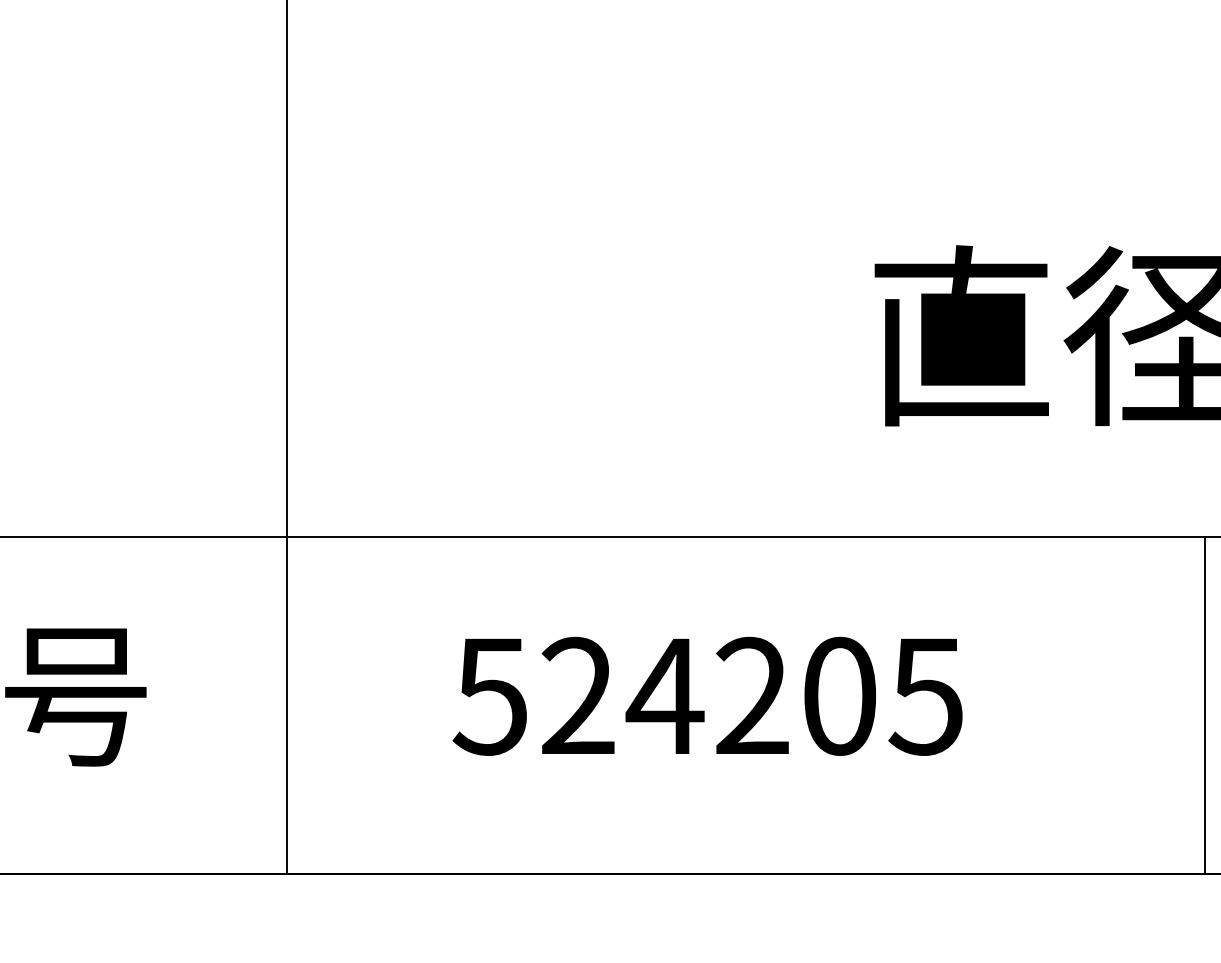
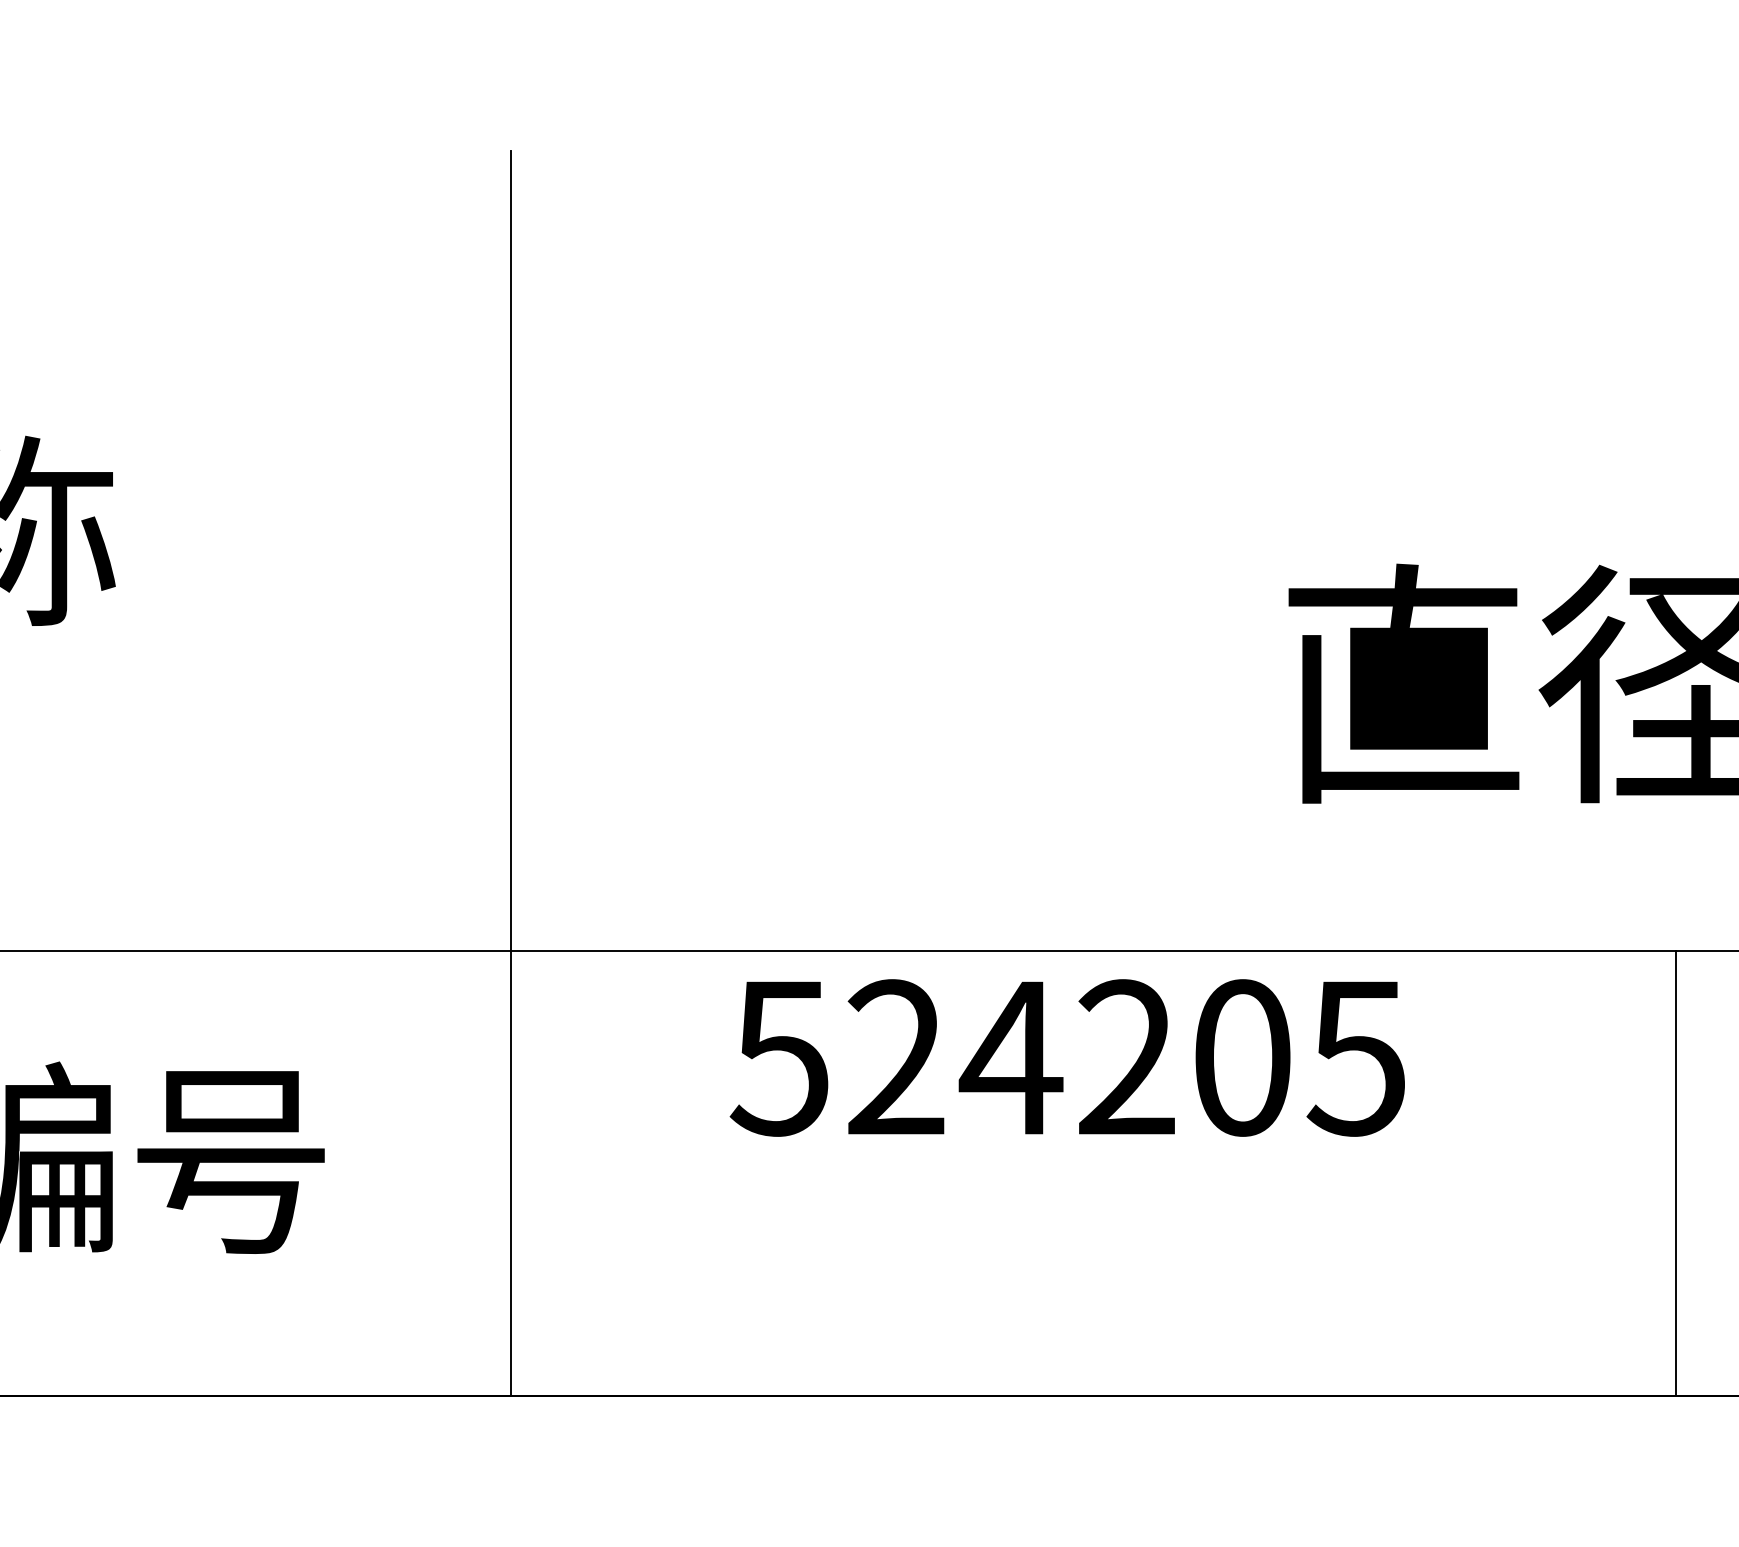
text: (706, 696) -> (1066, 1057), moved
line: (1205, 705) -> (1676, 1172), moved

